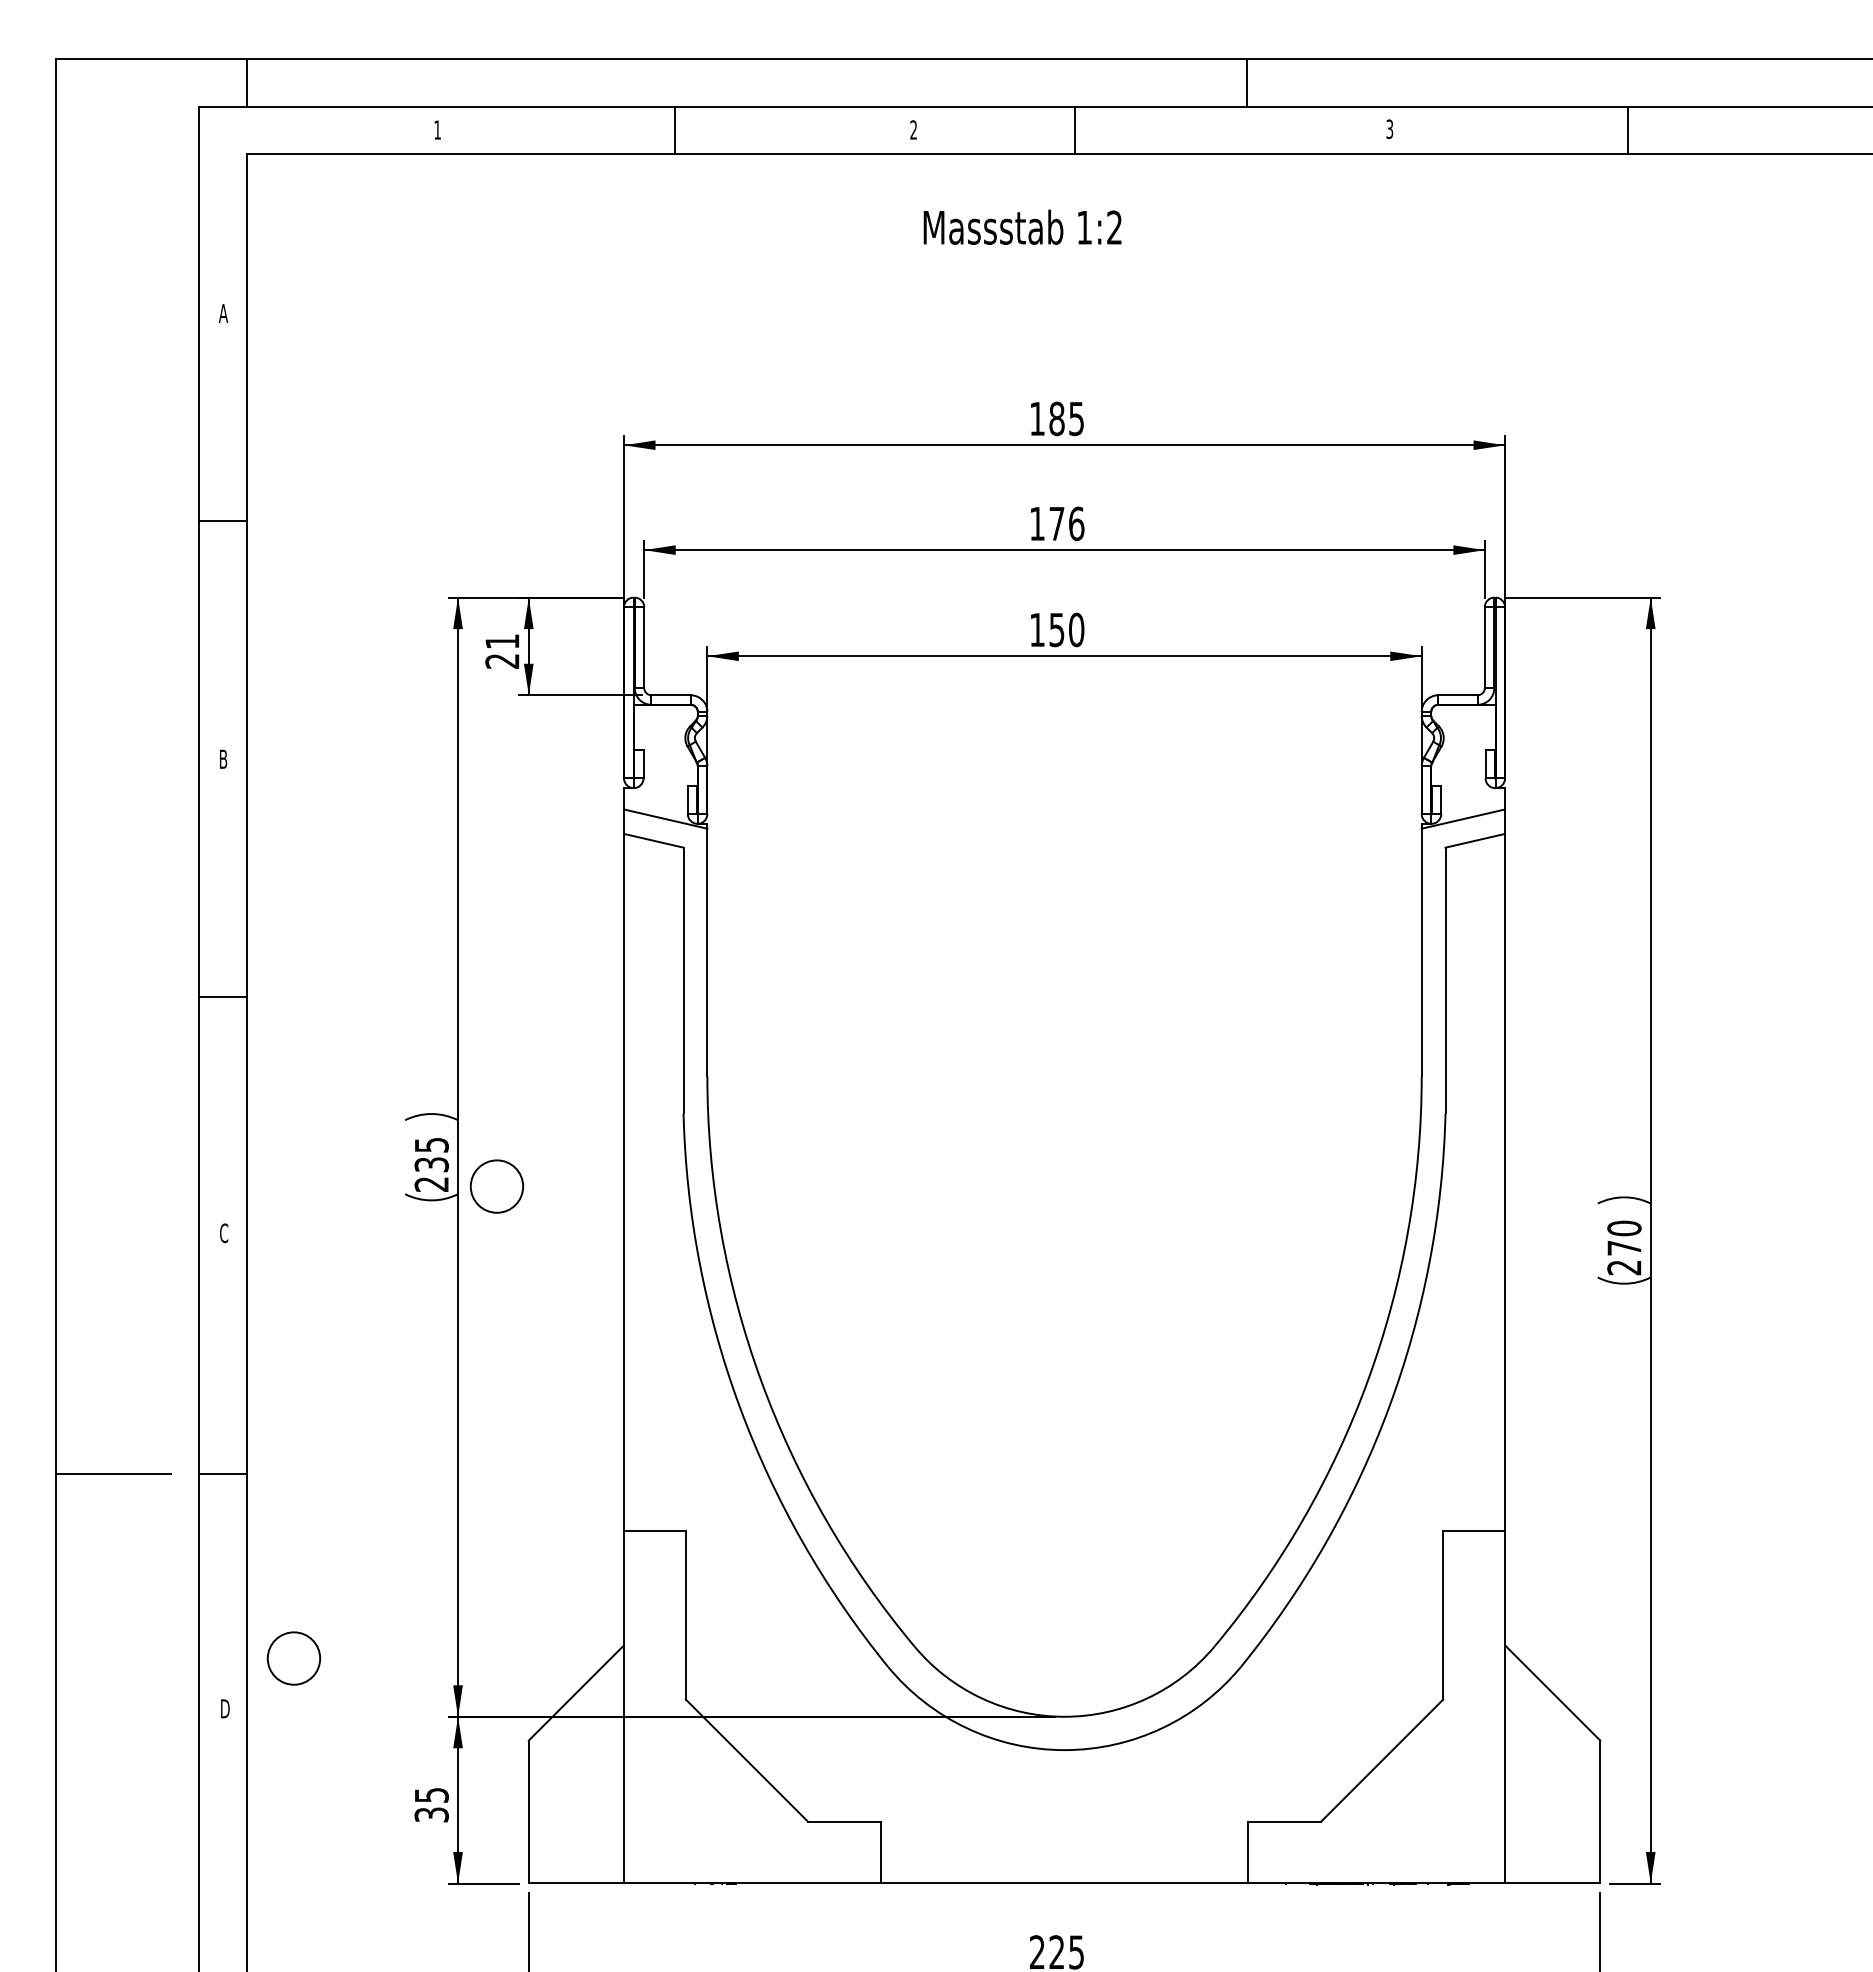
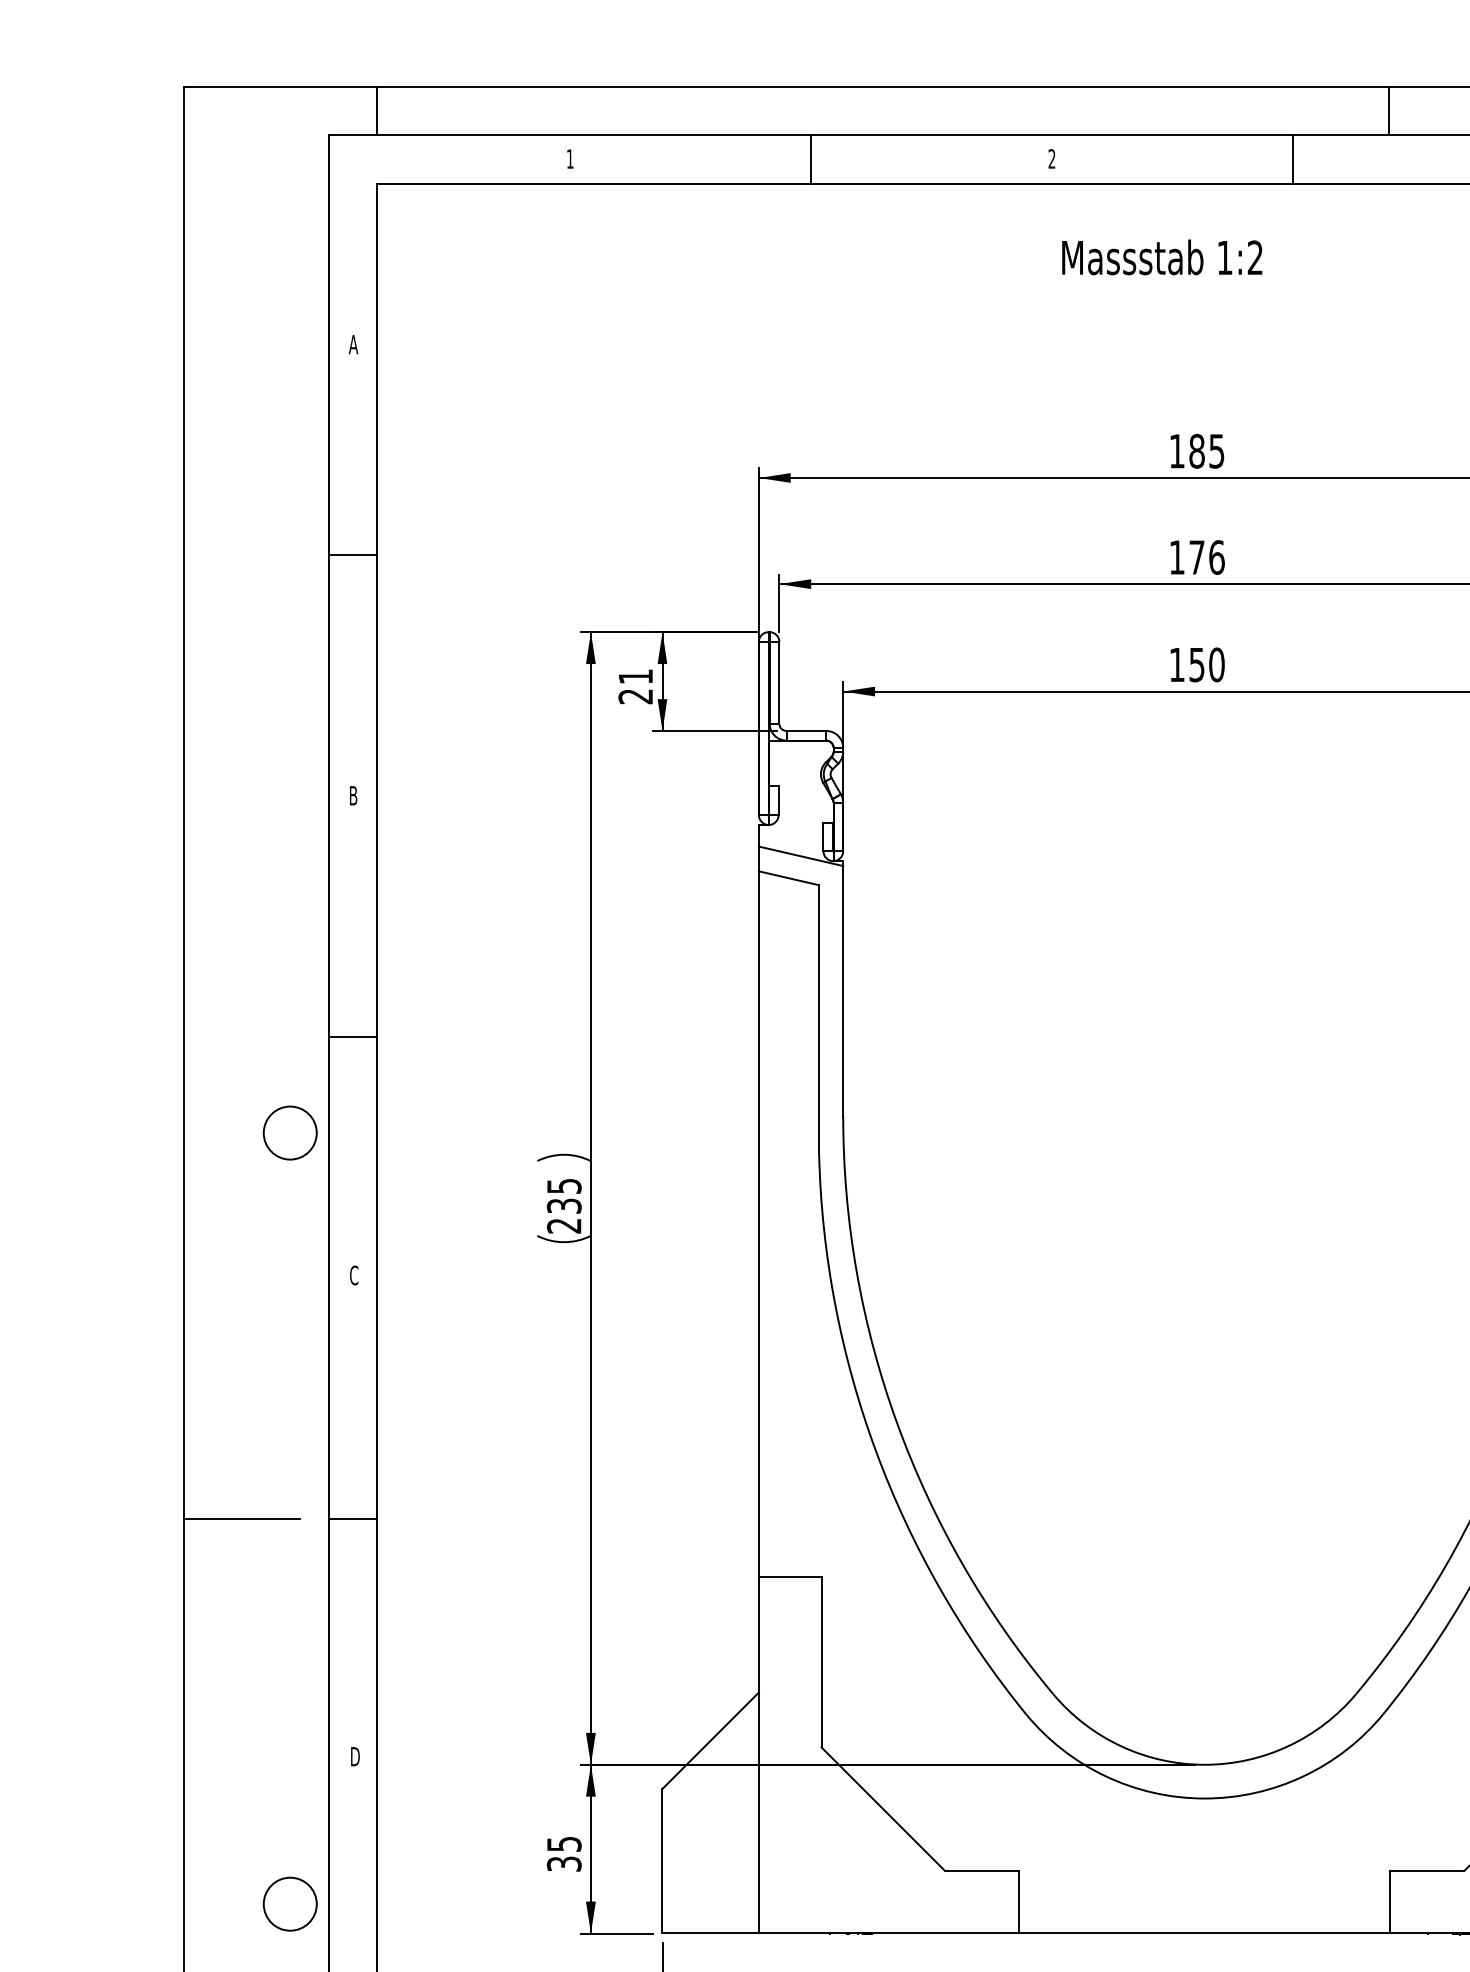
line: (1074, 130) -> (1292, 159), moved
circle: (496, 1186) -> (289, 1133), moved
circle: (293, 1658) -> (289, 1904), moved

